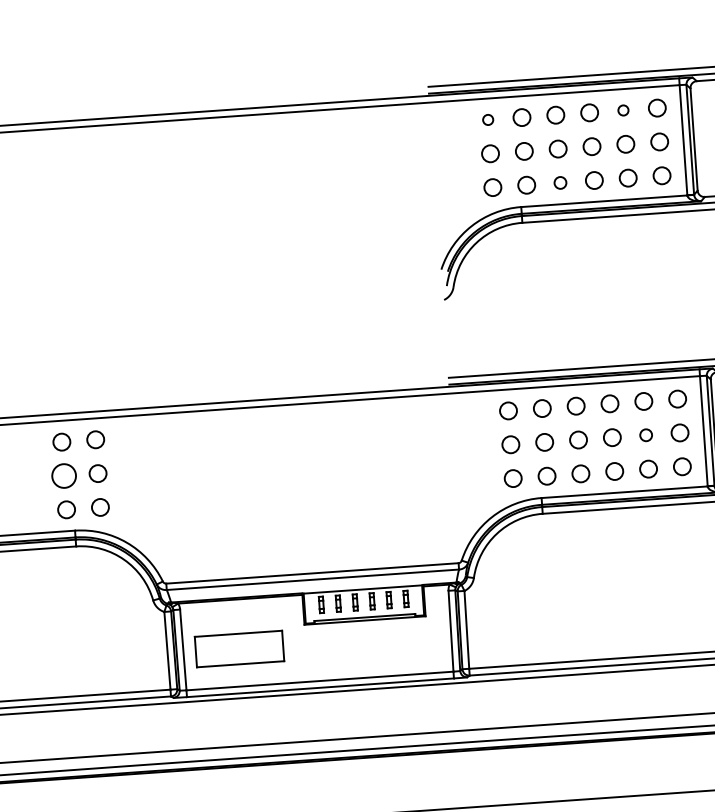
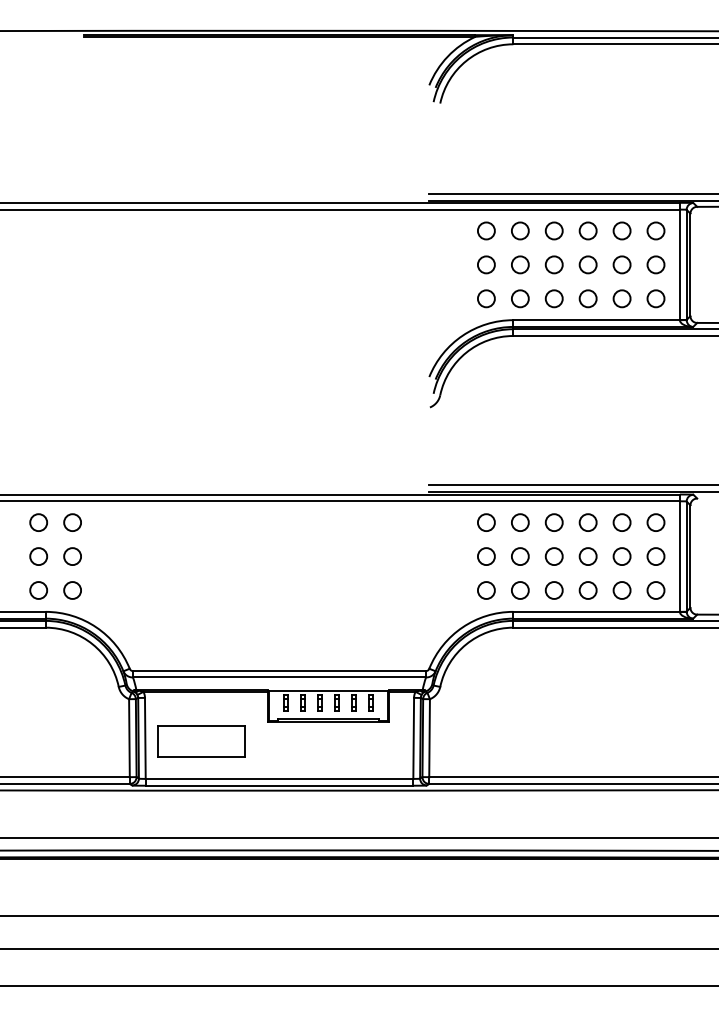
circle: (622, 110) -> (621, 230), size x1.67
circle: (488, 119) -> (486, 230), size x1.67
circle: (559, 182) -> (553, 298), size x1.43
circle: (645, 435) -> (621, 556), size x1.43
circle: (64, 475) -> (38, 556), size x0.71

